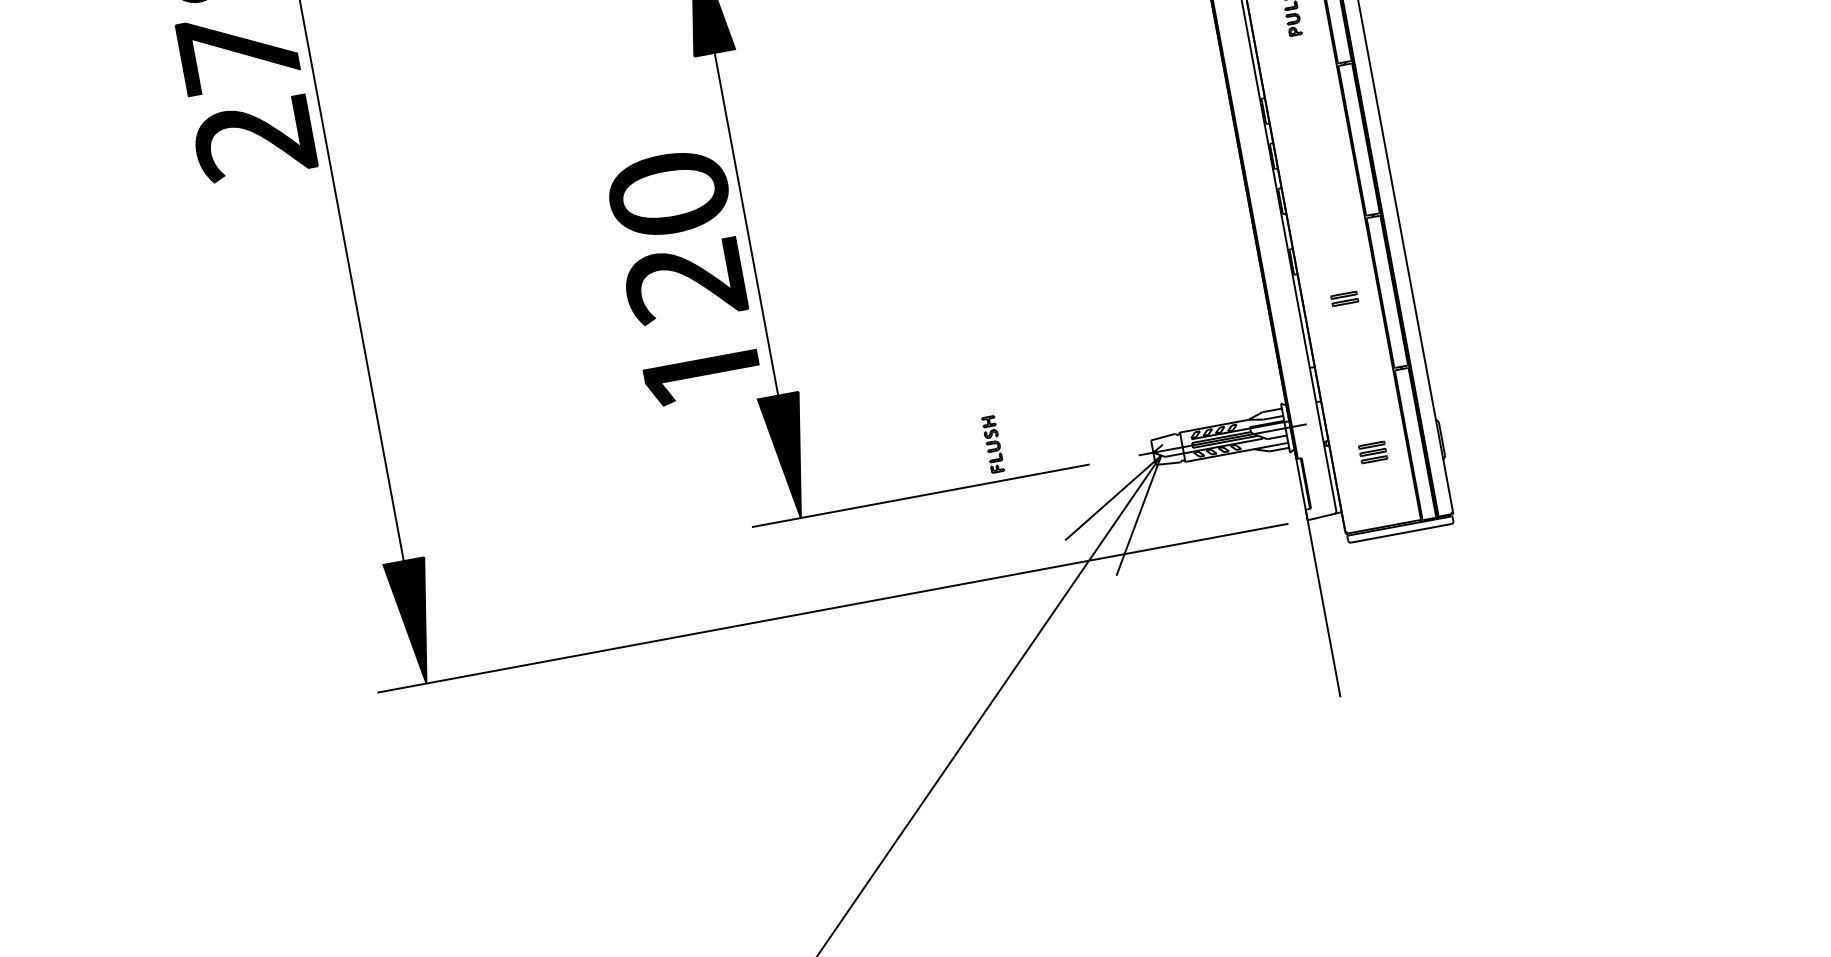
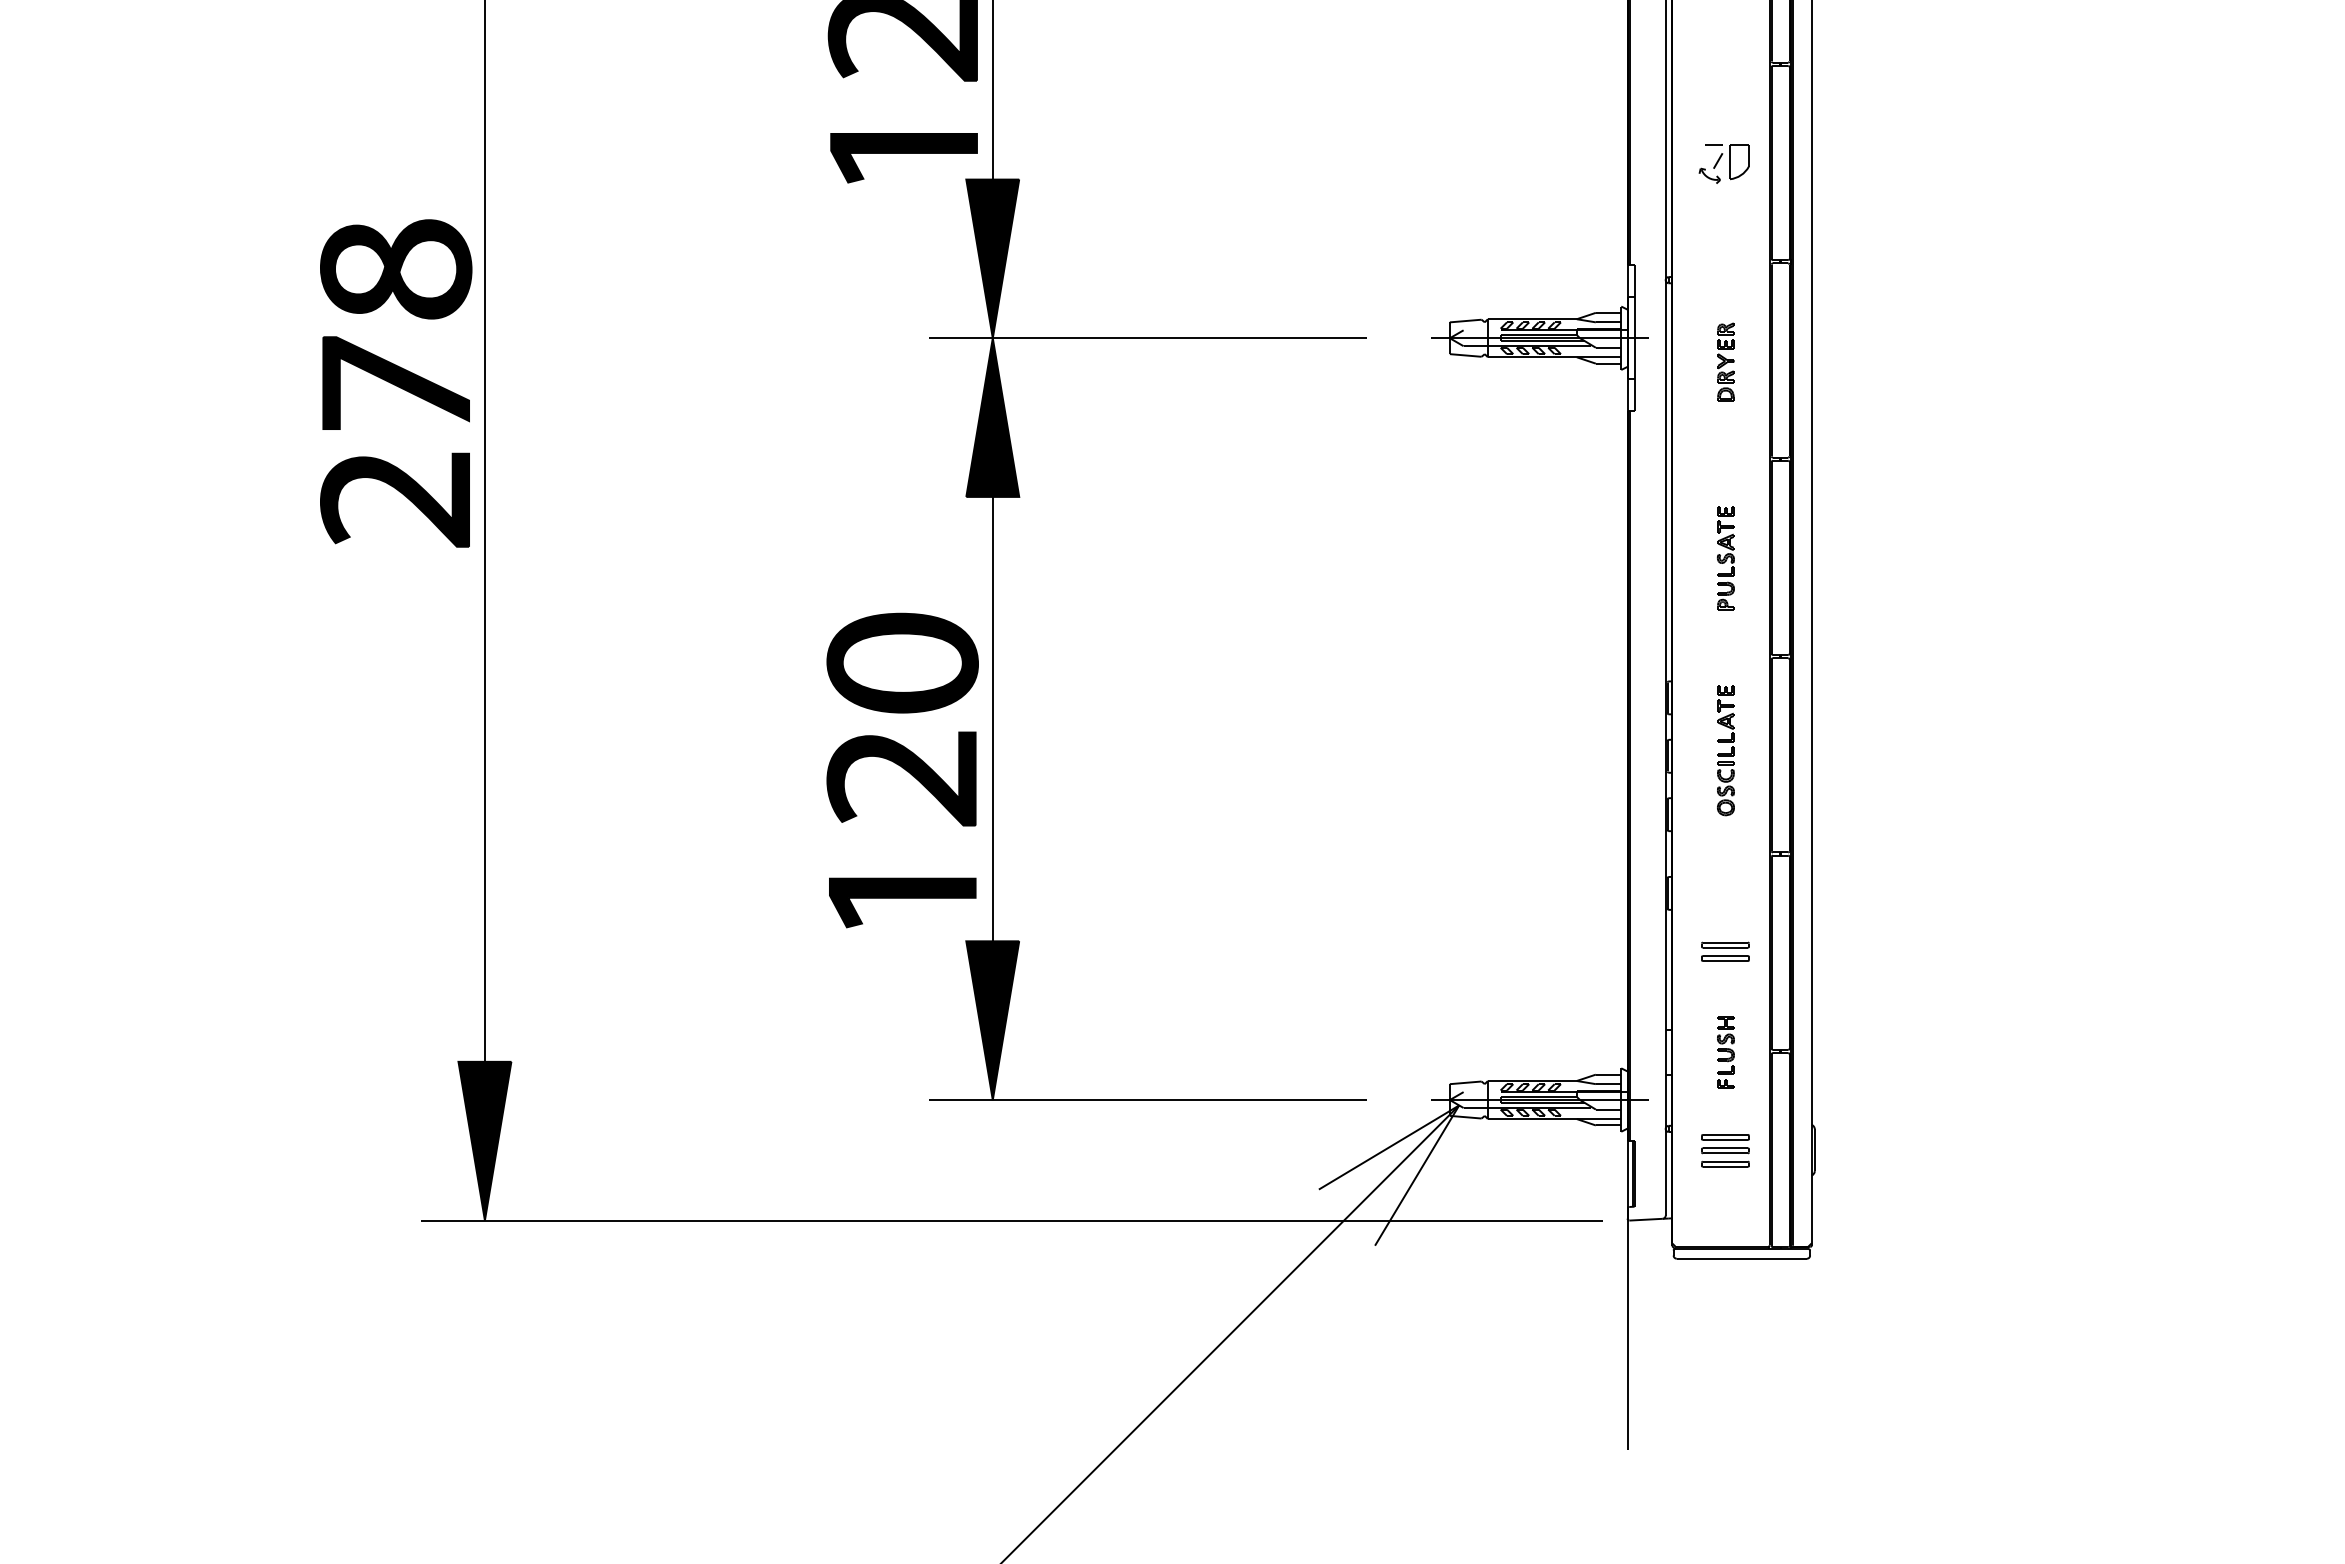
part: (1315, 143) -> (1725, 750), added
part: (1344, 298) -> (1725, 951), size x1.43
part: (992, 444) -> (1725, 1052), moved
part: (1373, 452) -> (1725, 1150), size x1.43

